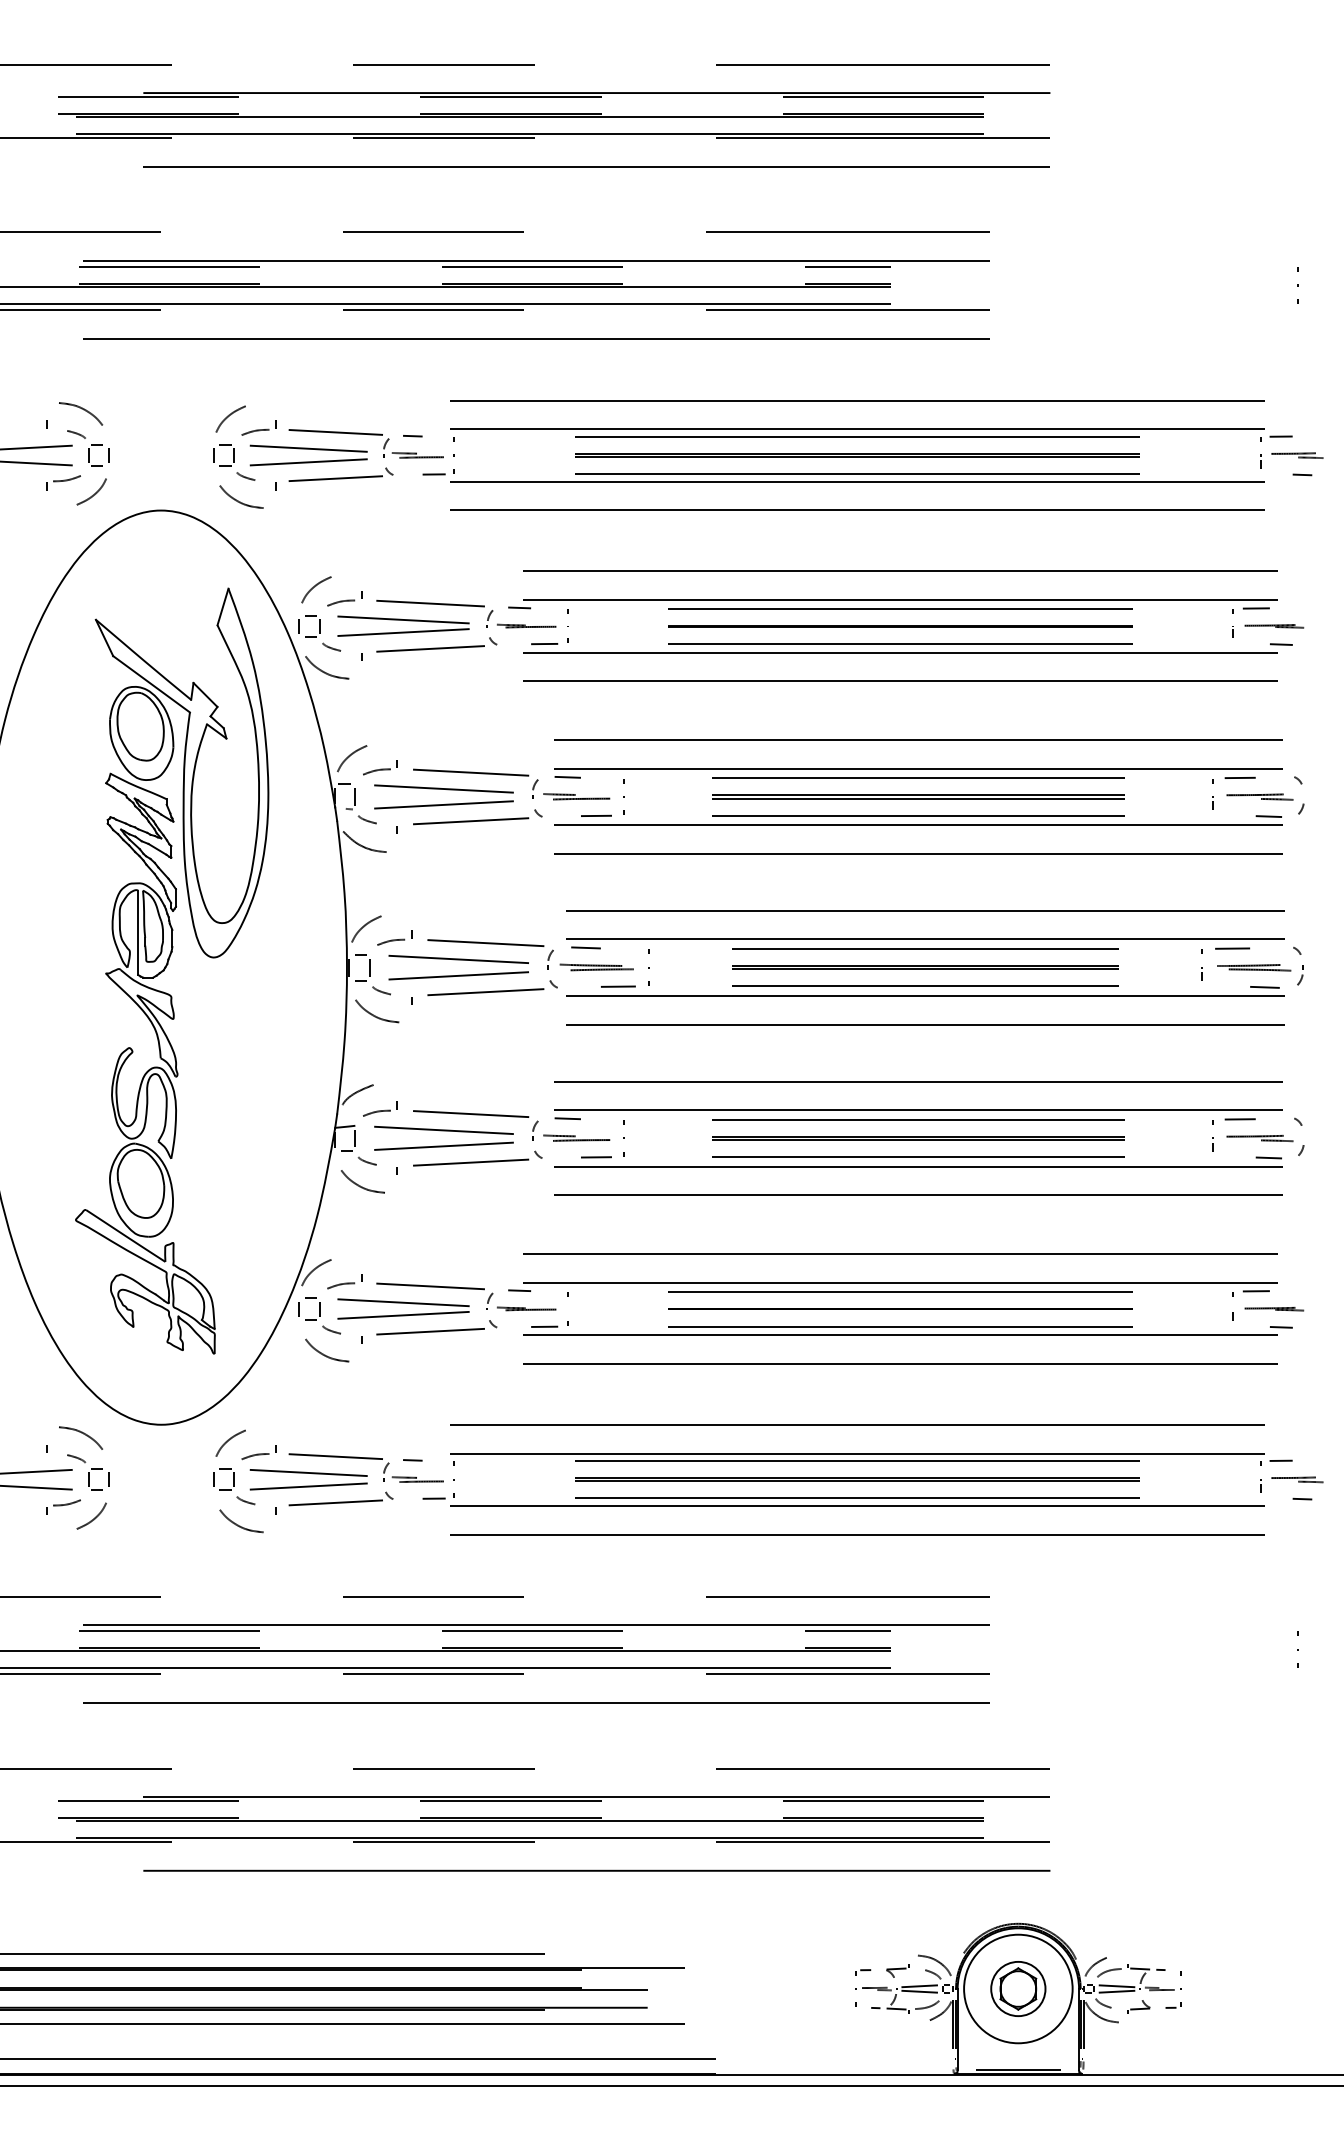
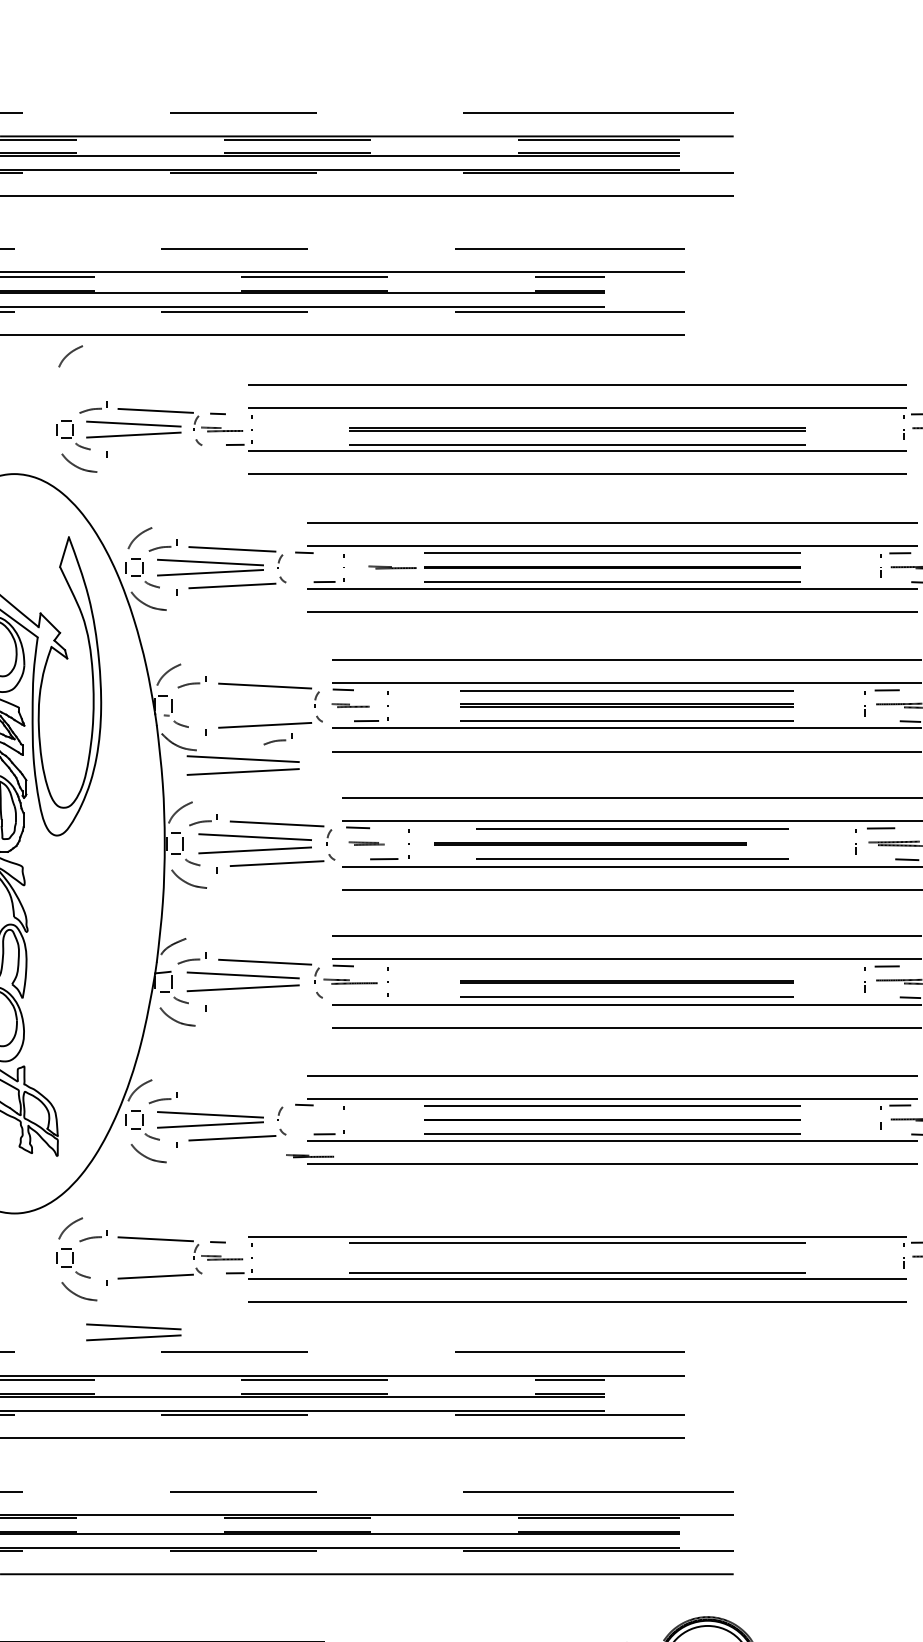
curve: (229, 416) -> (69, 354), moved
line: (857, 436) -> (577, 414), removed
line: (335, 478) -> (155, 448), removed
part: (526, 625) -> (392, 567), moved
part: (443, 789) -> (242, 759), moved
part: (576, 796) -> (350, 705), size x0.7
part: (486, 837) -> (277, 738), added
line: (925, 966) -> (590, 842), moved
part: (596, 967) -> (366, 843), size x0.6
line: (918, 1119) -> (627, 966), removed
line: (596, 1157) -> (366, 997), removed
line: (471, 1162) -> (265, 1001), removed
line: (430, 1286) -> (232, 1101), removed
part: (526, 1308) -> (309, 1155), moved
line: (857, 1424) -> (577, 1213), removed
line: (857, 1478) -> (577, 1256), removed
part: (308, 1479) -> (133, 1332), moved

